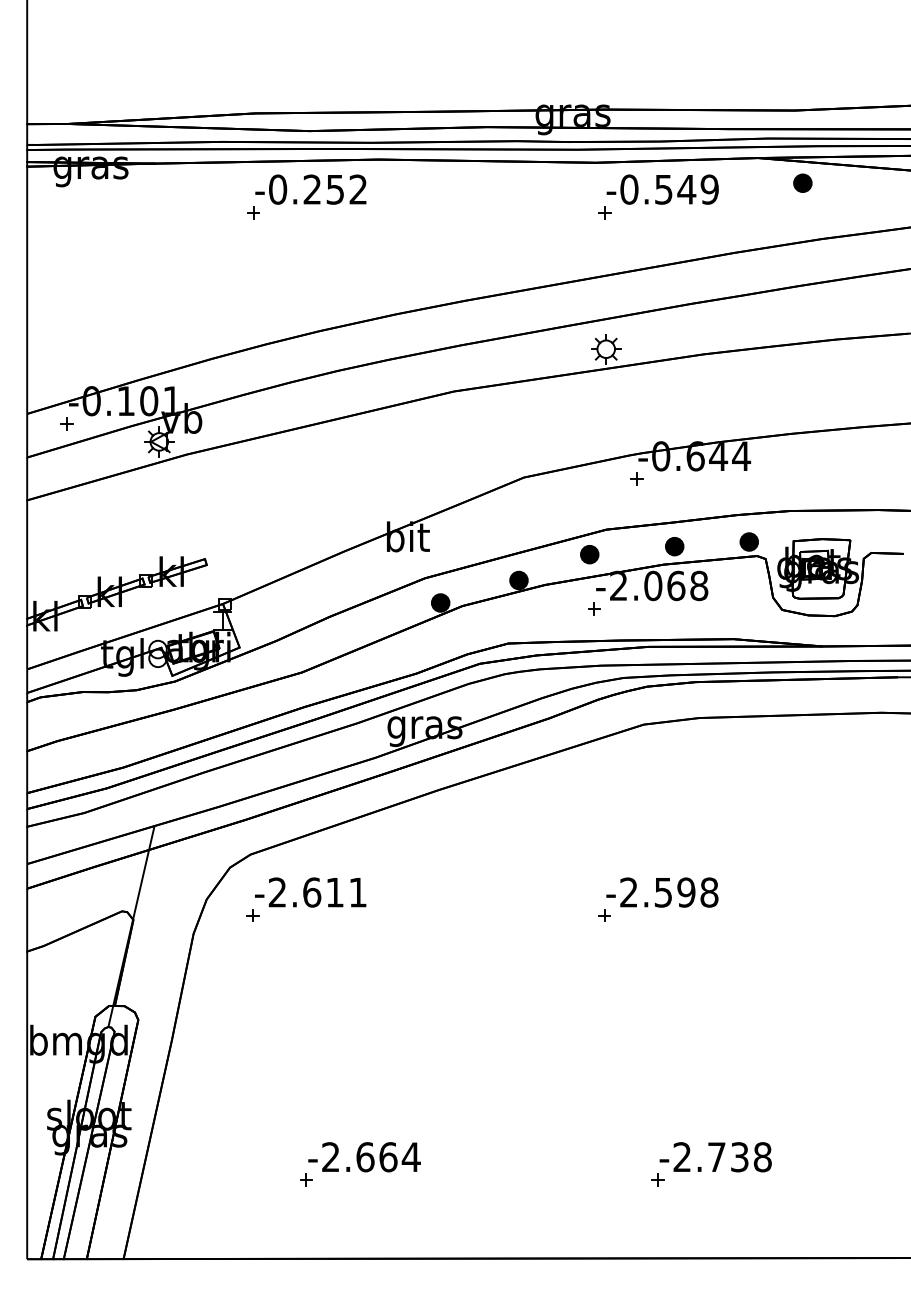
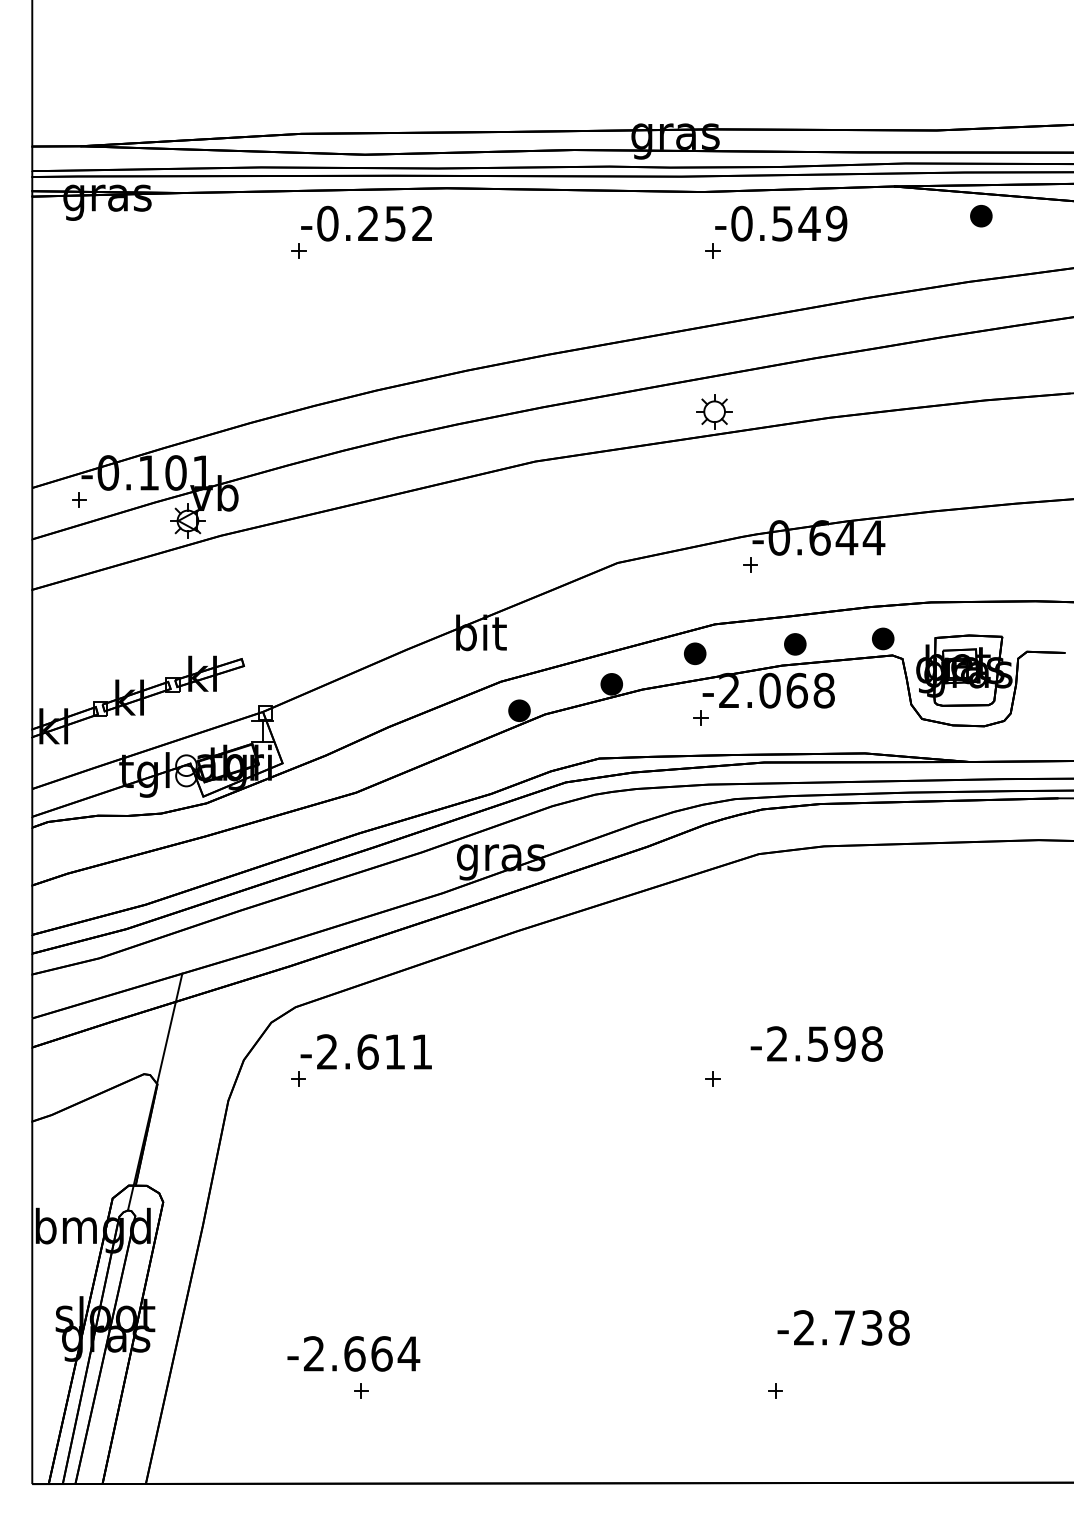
part: (803, 183) -> (981, 216), moved
text: (662, 892) -> (816, 1043), moved
text: (364, 1156) -> (353, 1353), moved
text: (715, 1156) -> (843, 1327), moved

